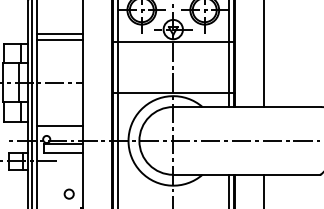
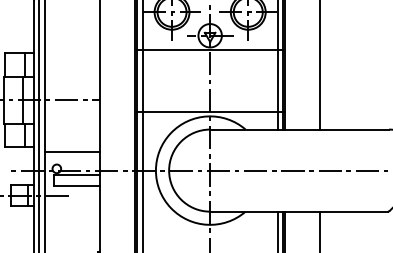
line: (59, 34) -> (72, 41), removed
line: (59, 40) -> (72, 48), removed
circle: (68, 193) -> (83, 234), removed

